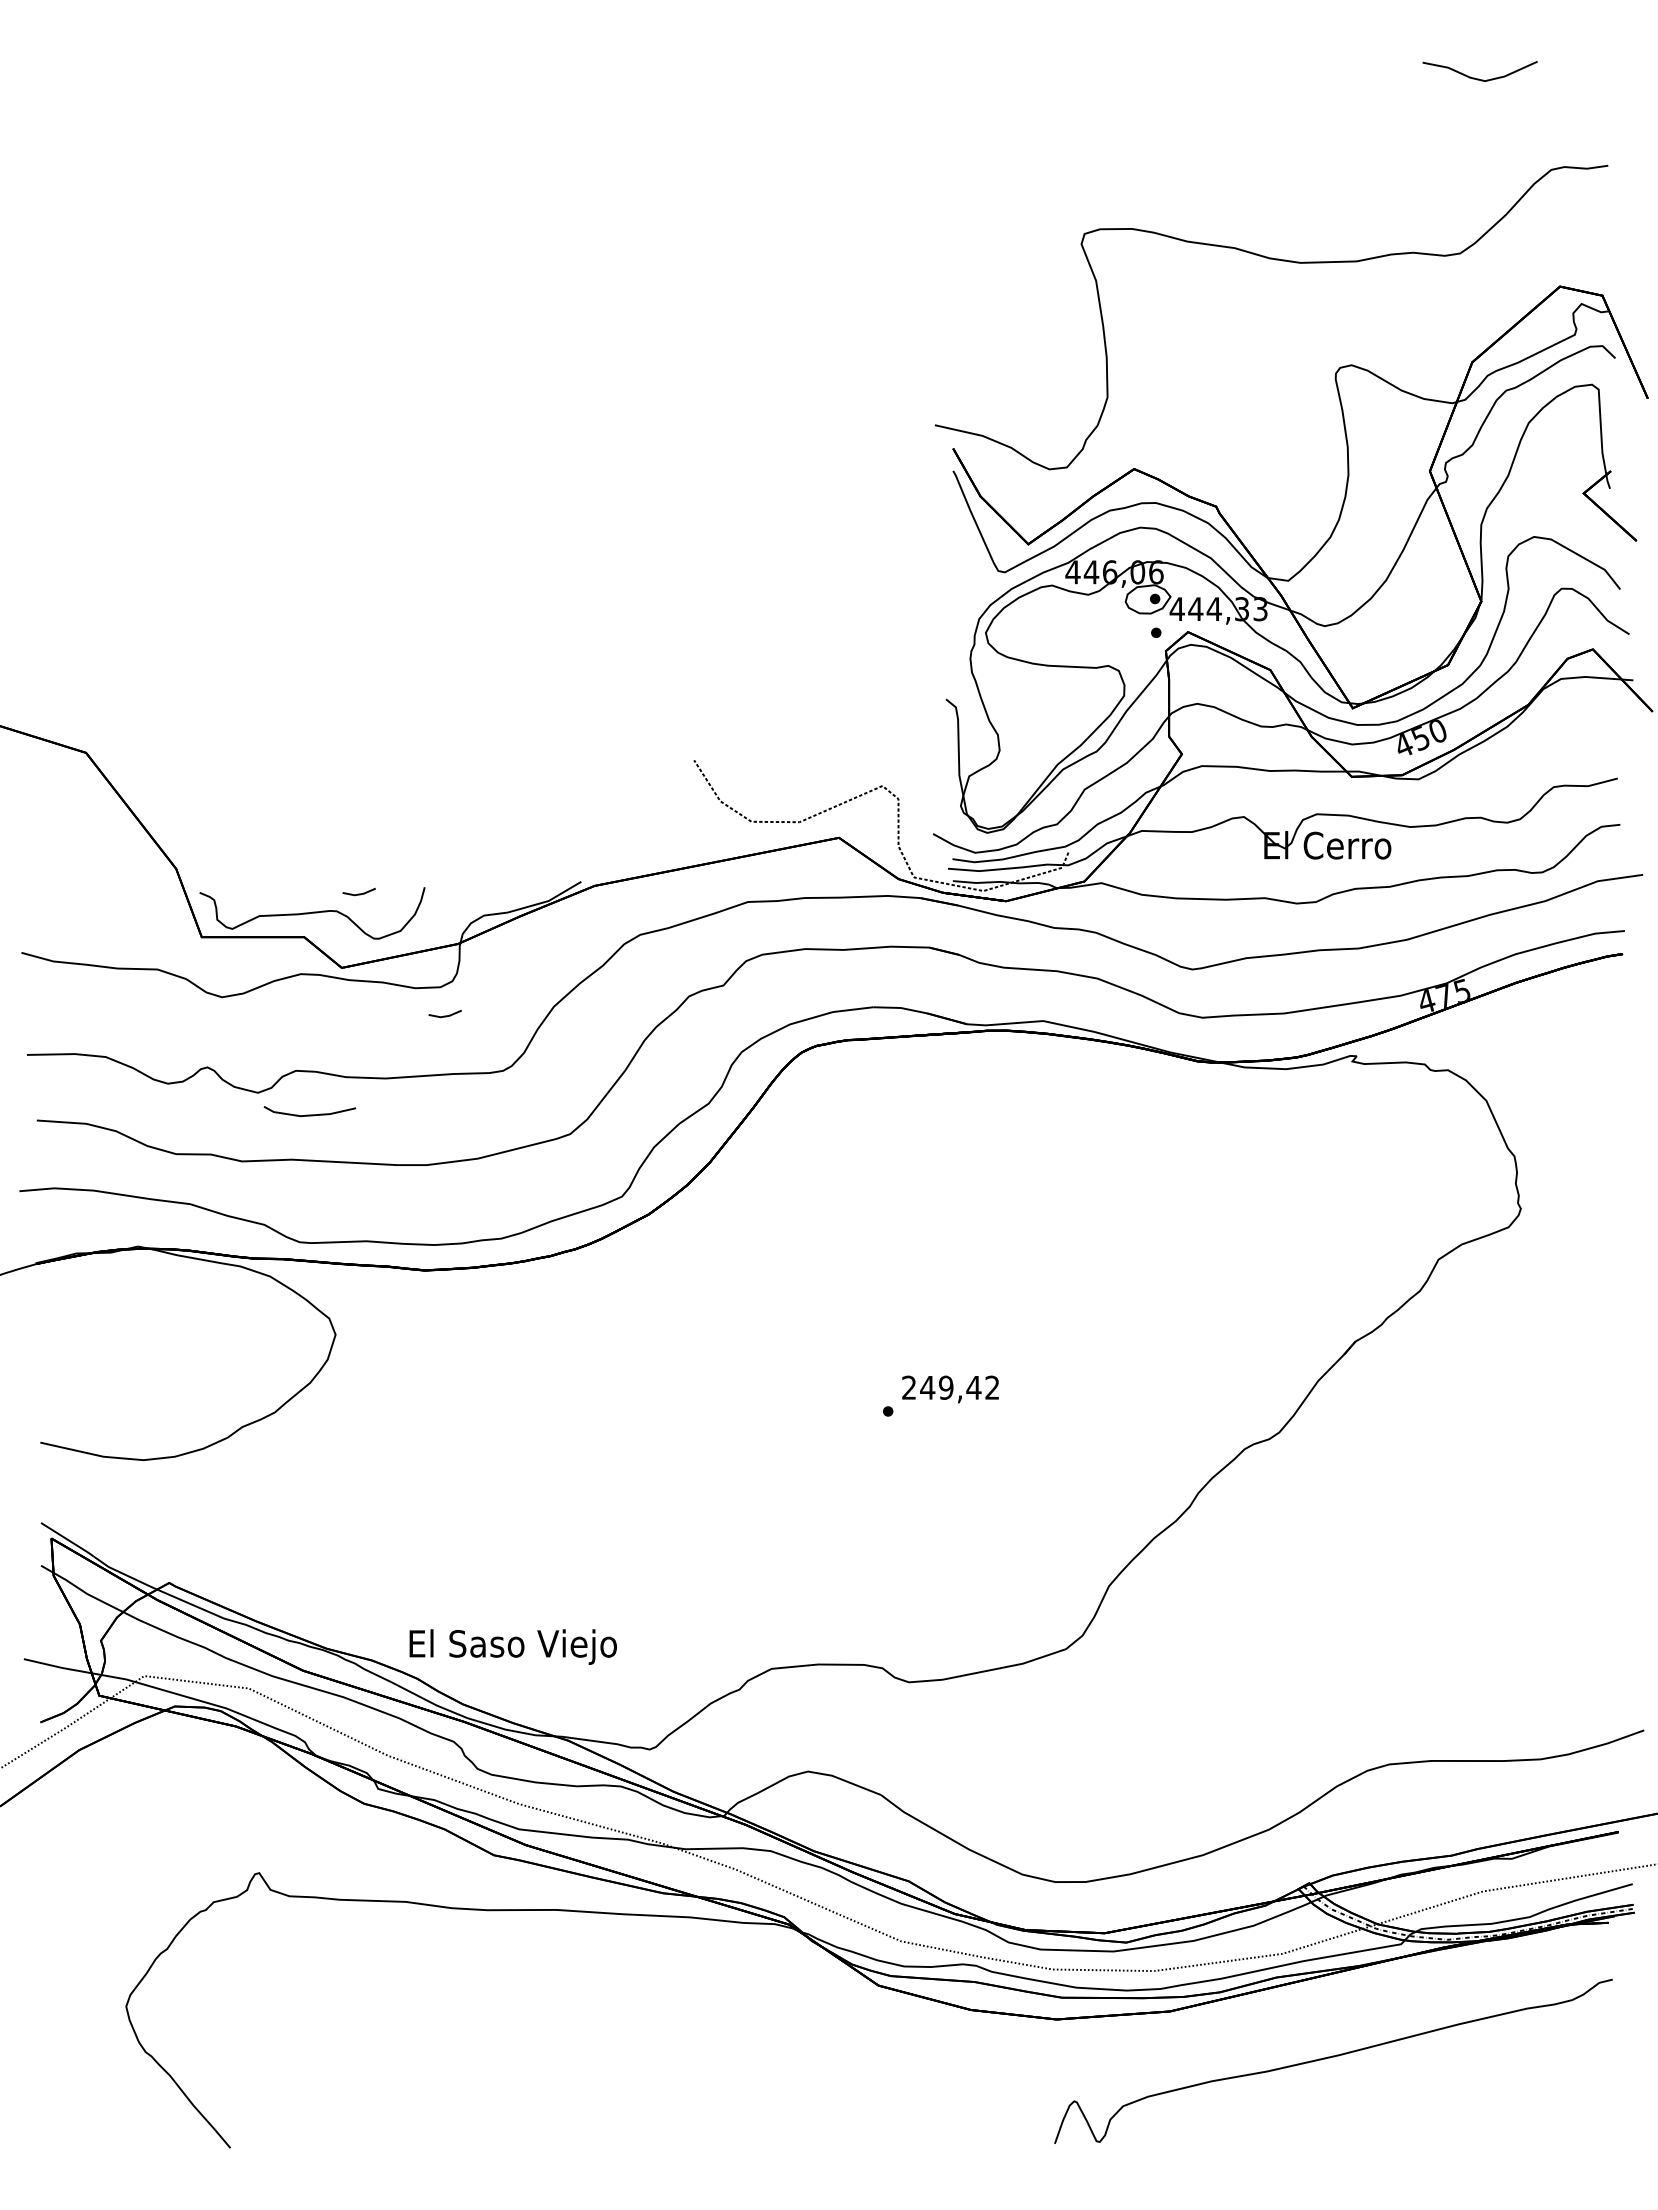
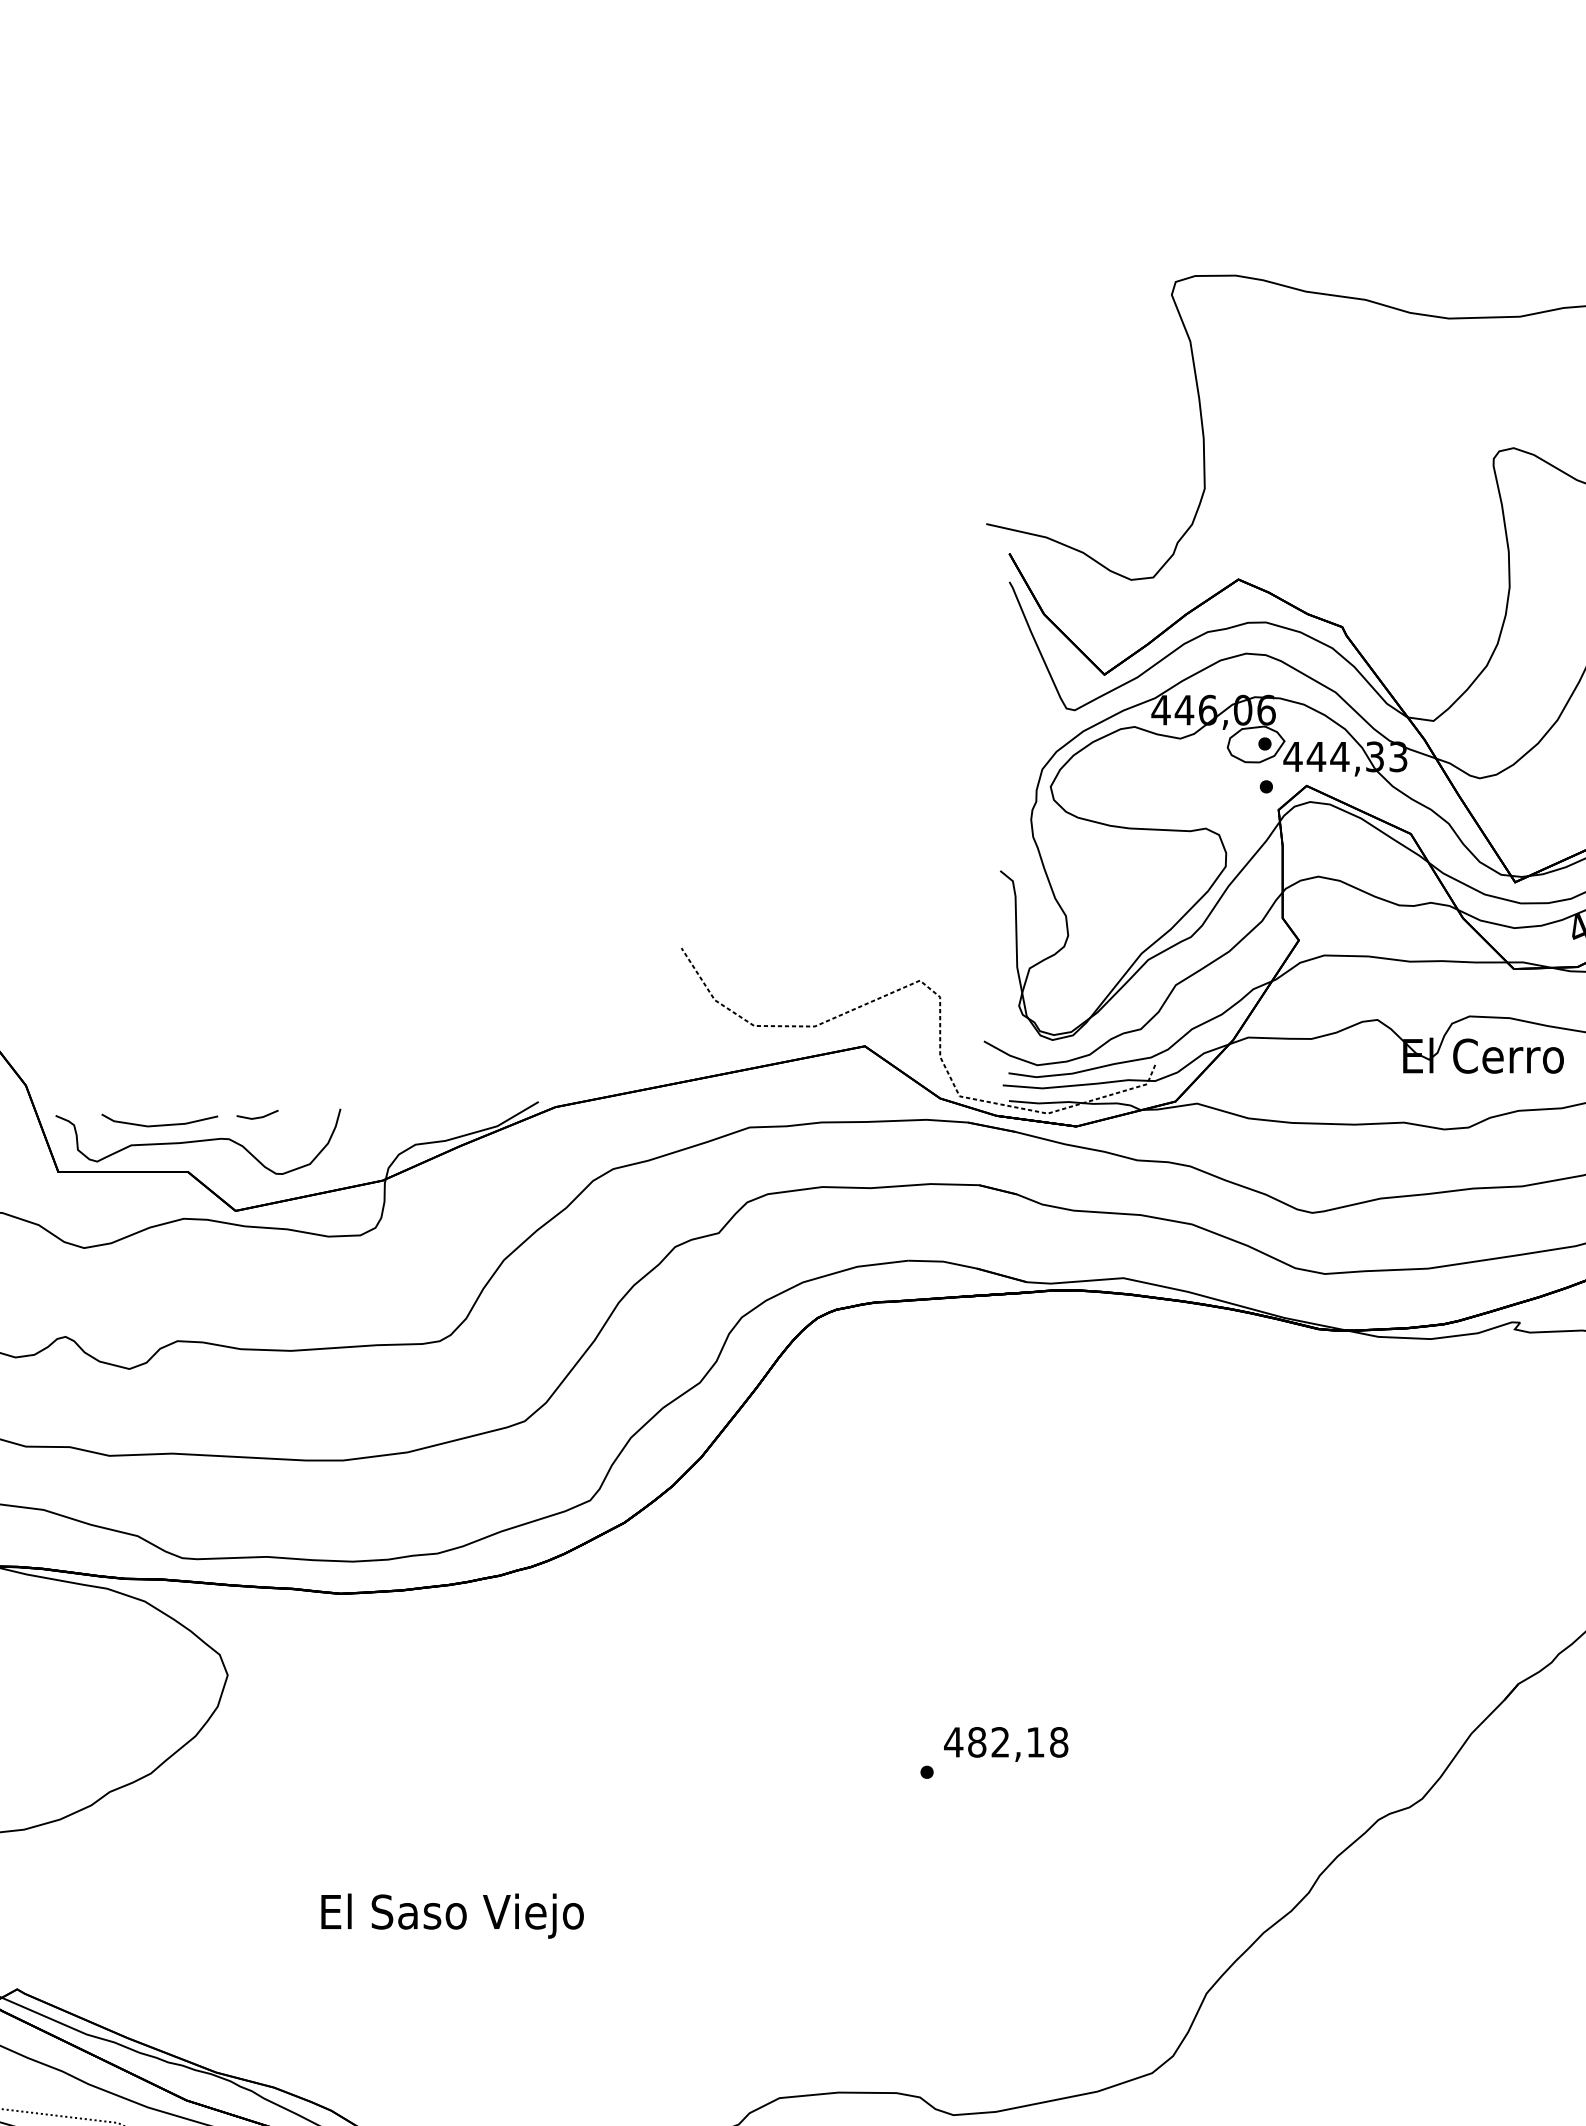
line: (444, 1015) -> (365, 1271), removed
line: (309, 1114) -> (159, 1124), moved
text: (950, 1387) -> (1005, 1741), 249,42 -> 482,18
text: (512, 1646) -> (451, 1915), moved

